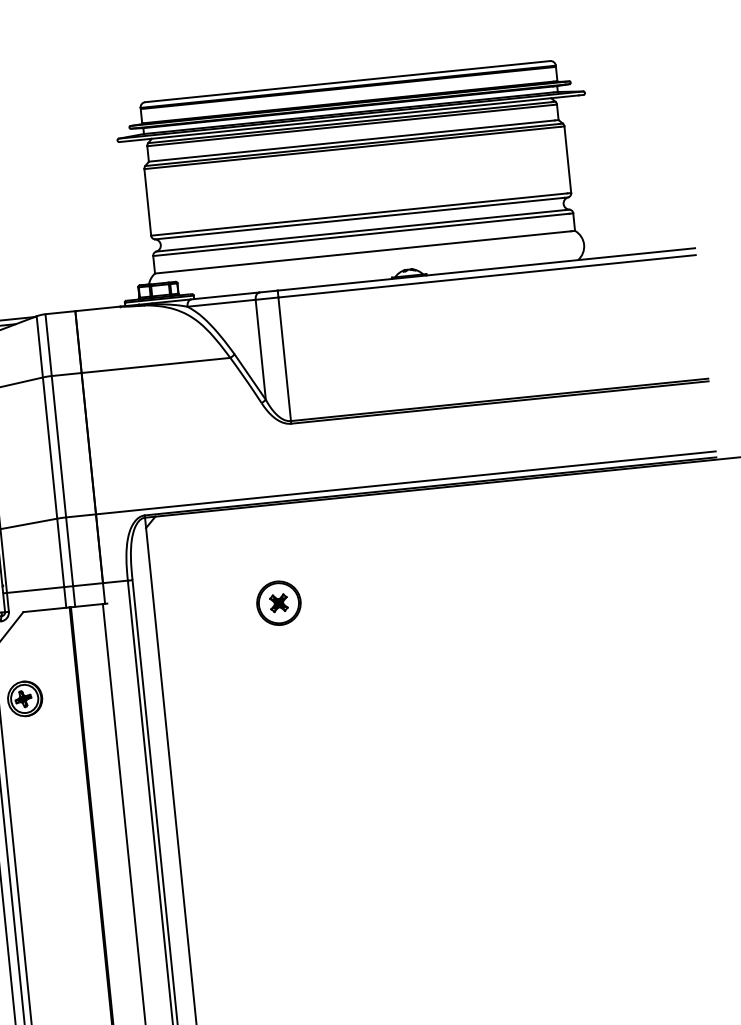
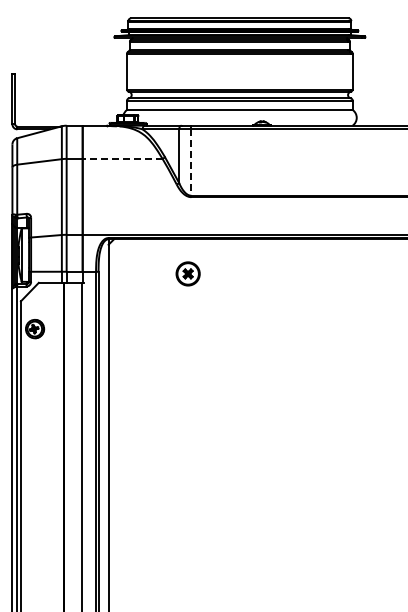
line: (285, 361) -> (191, 163), solid -> dashed
line: (155, 364) -> (122, 158), solid -> dashed
part: (277, 602) -> (187, 273), moved

